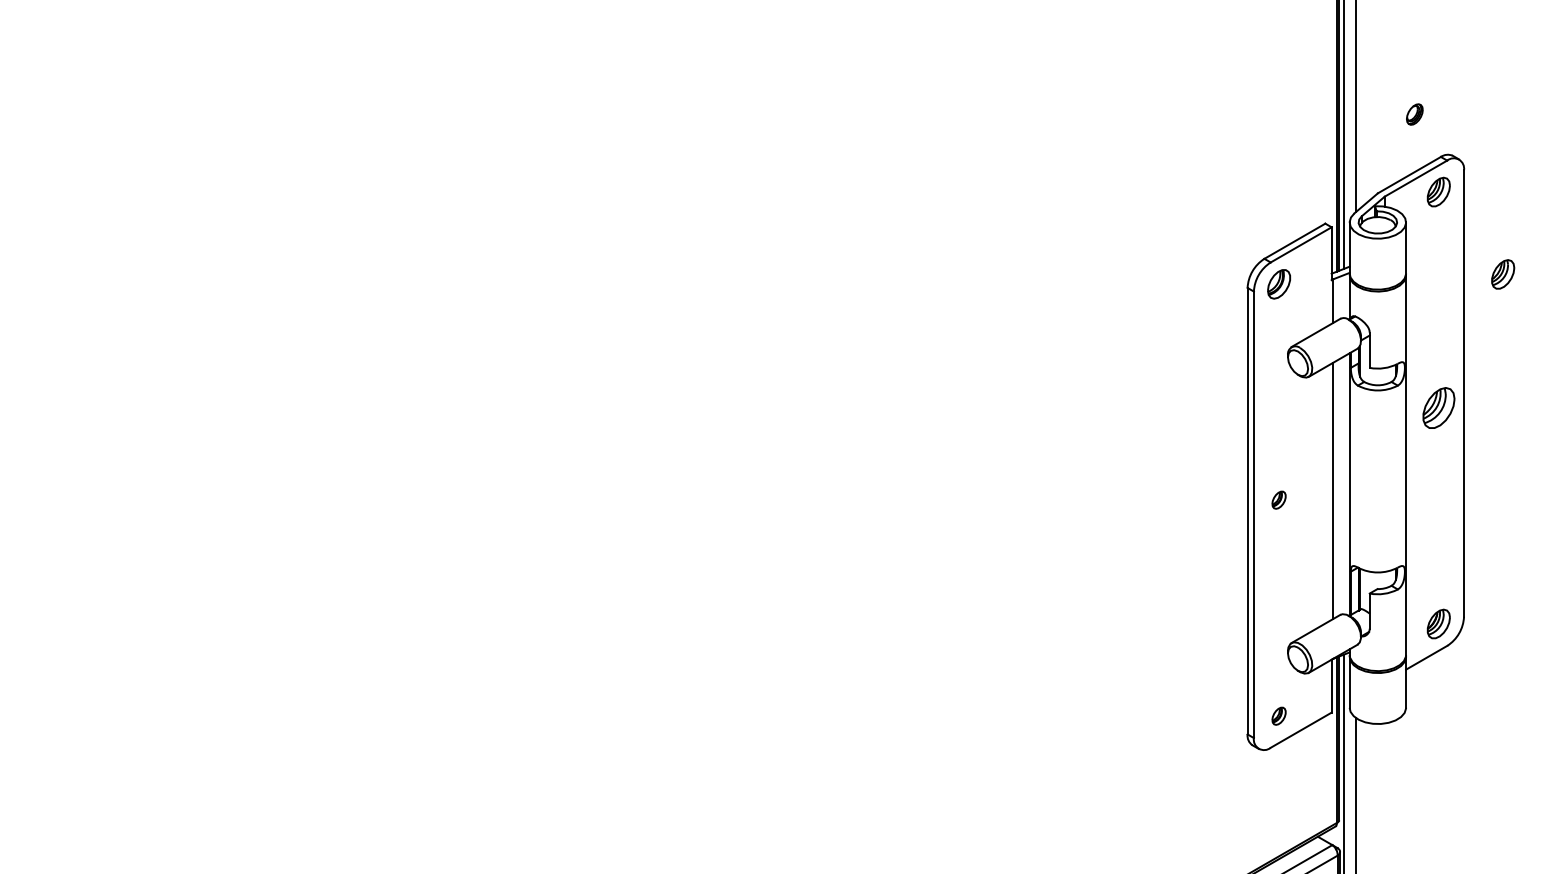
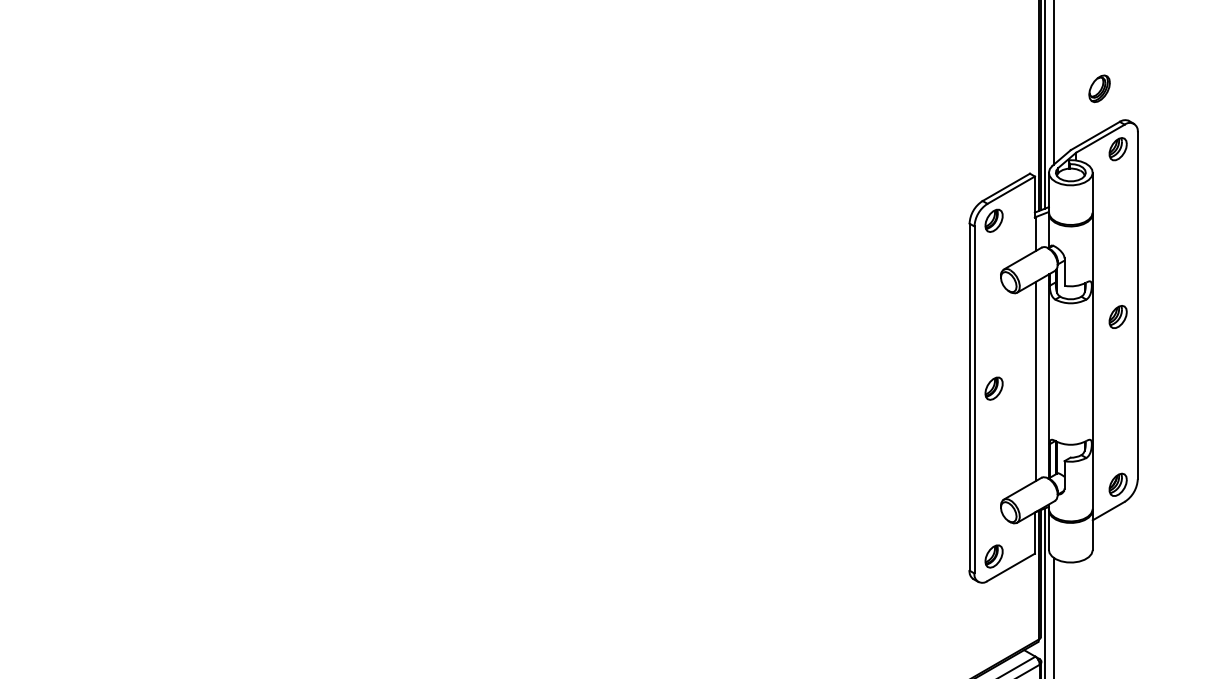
part: (1414, 114) -> (1099, 88), size x1.67
part: (1502, 274) -> (1167, 213), removed
part: (1437, 407) -> (1117, 316), size x0.71
part: (1278, 500) -> (993, 388), size x1.67
part: (1278, 716) -> (993, 556), size x1.67

